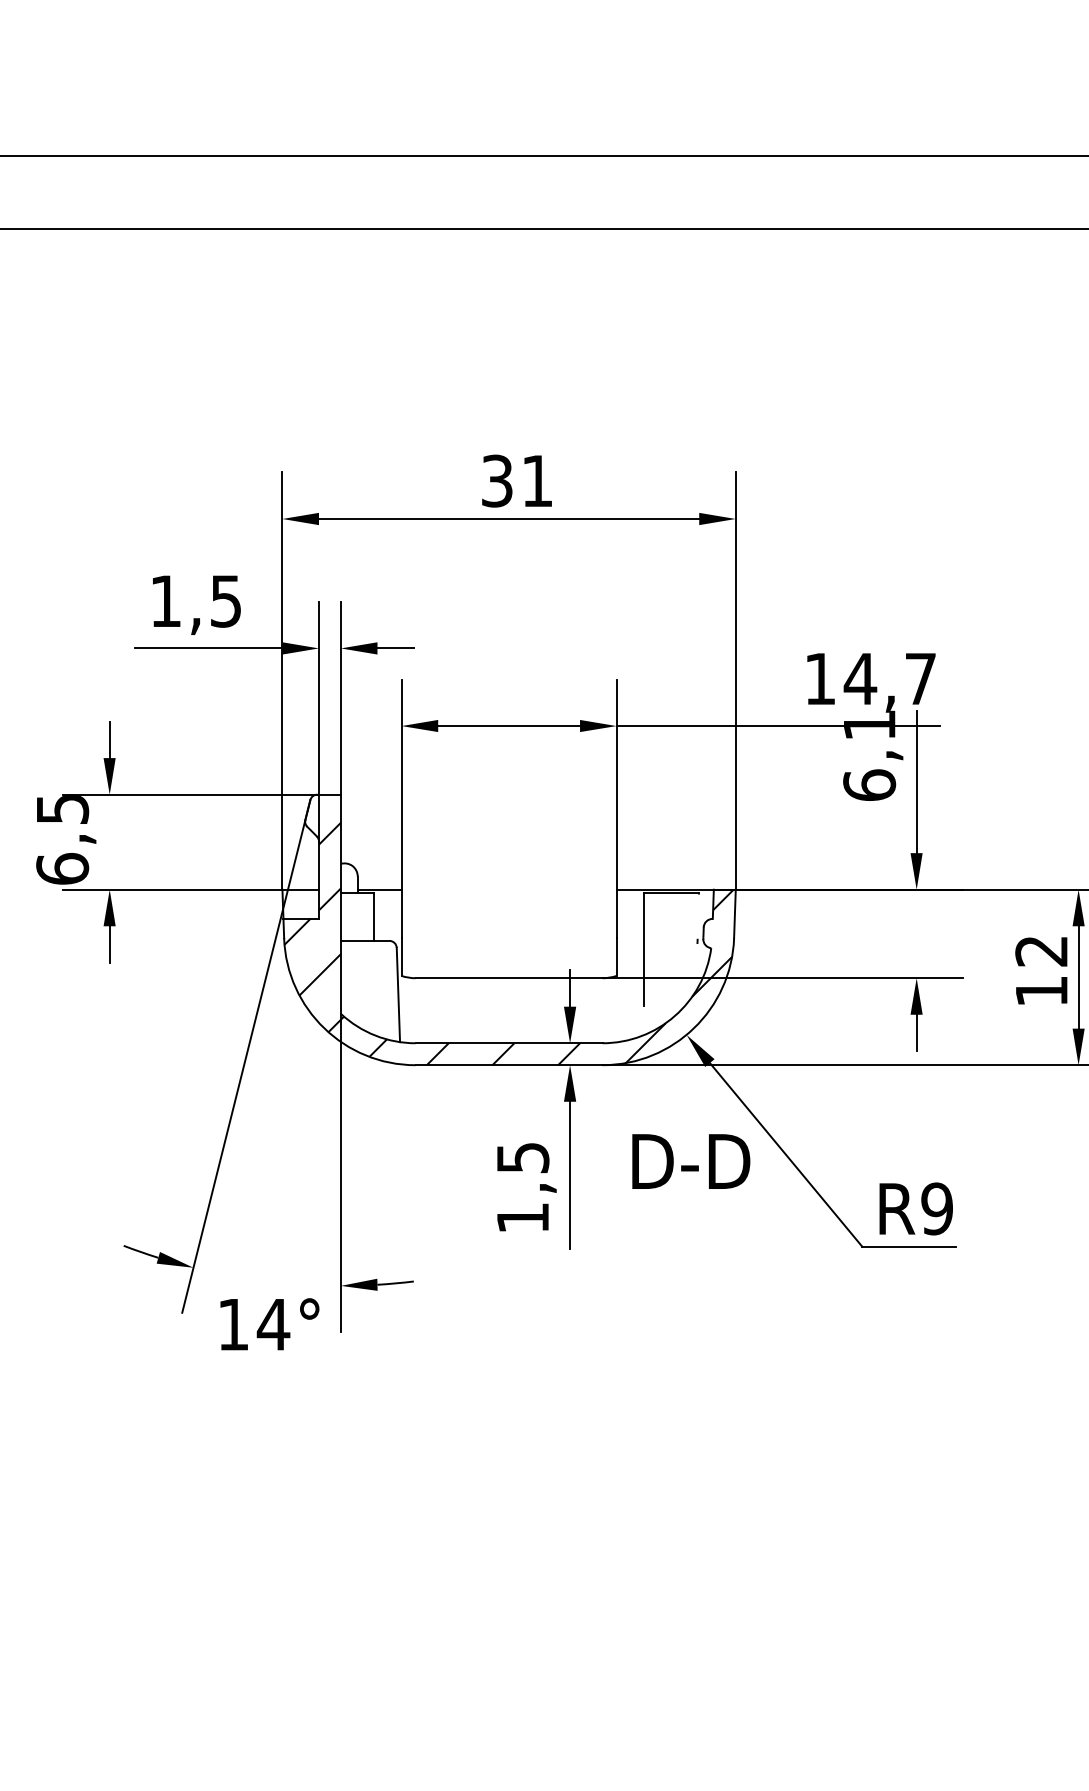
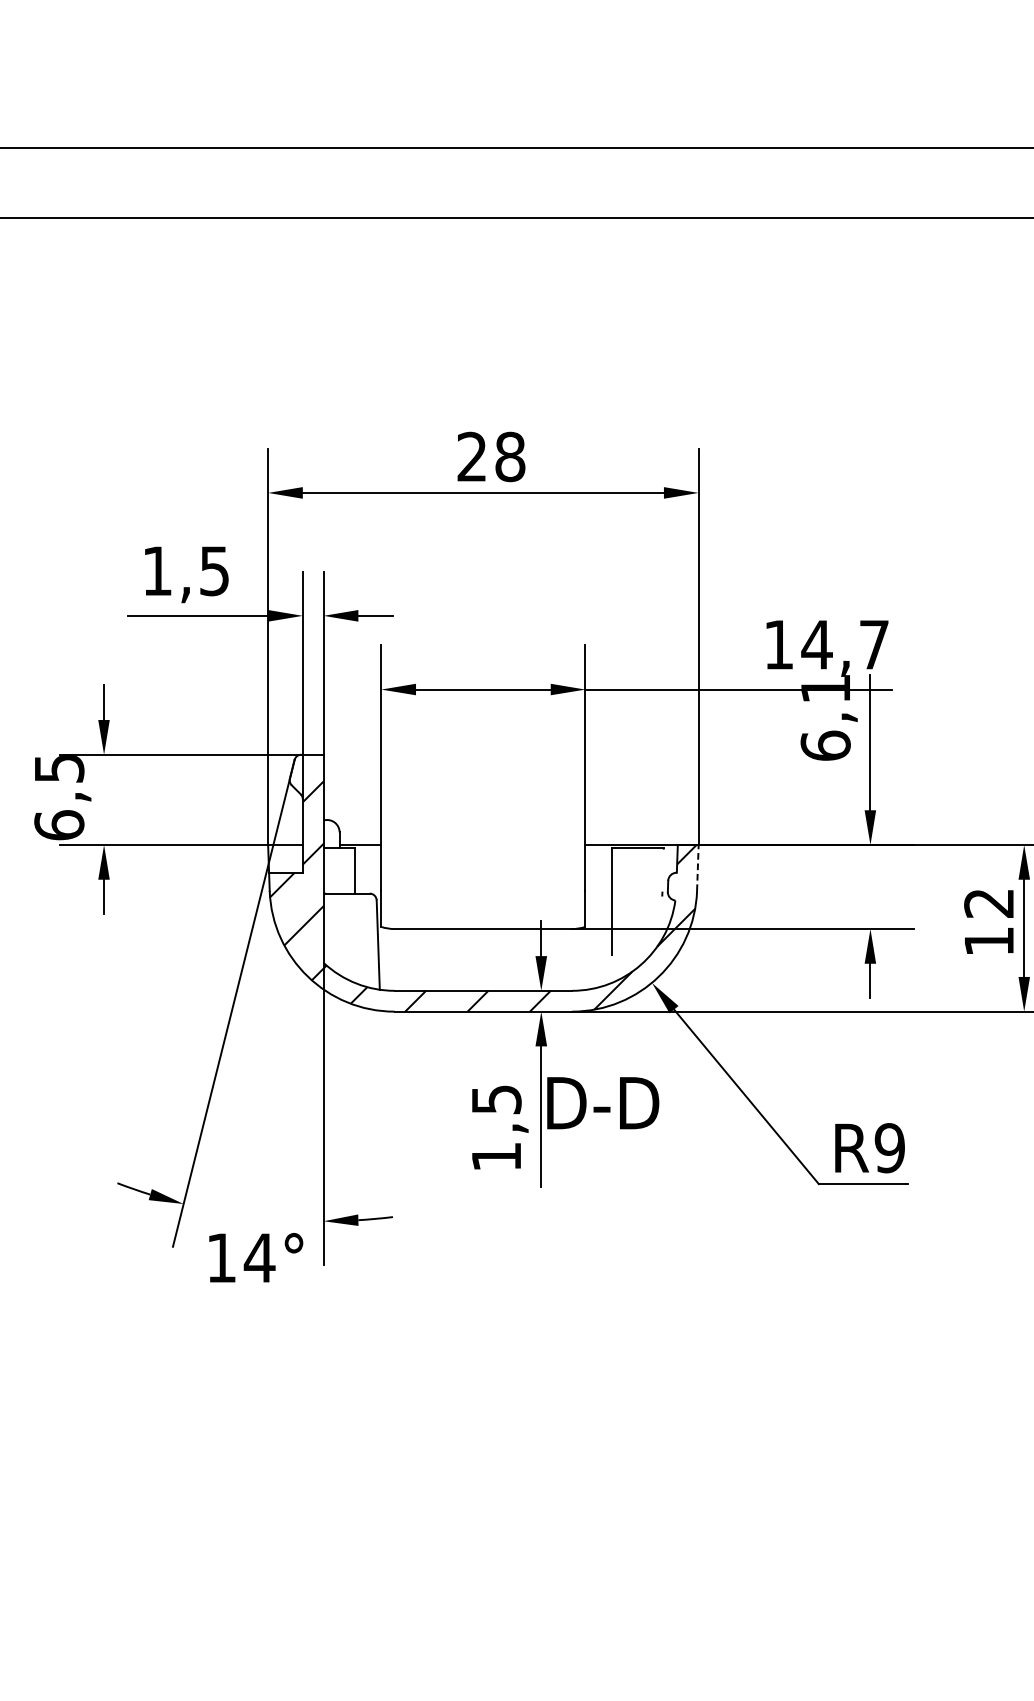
text: (517, 480) -> (491, 456), 31 -> 28
line: (734, 913) -> (697, 867), solid -> dashed
text: (691, 1161) -> (603, 1103), moved

